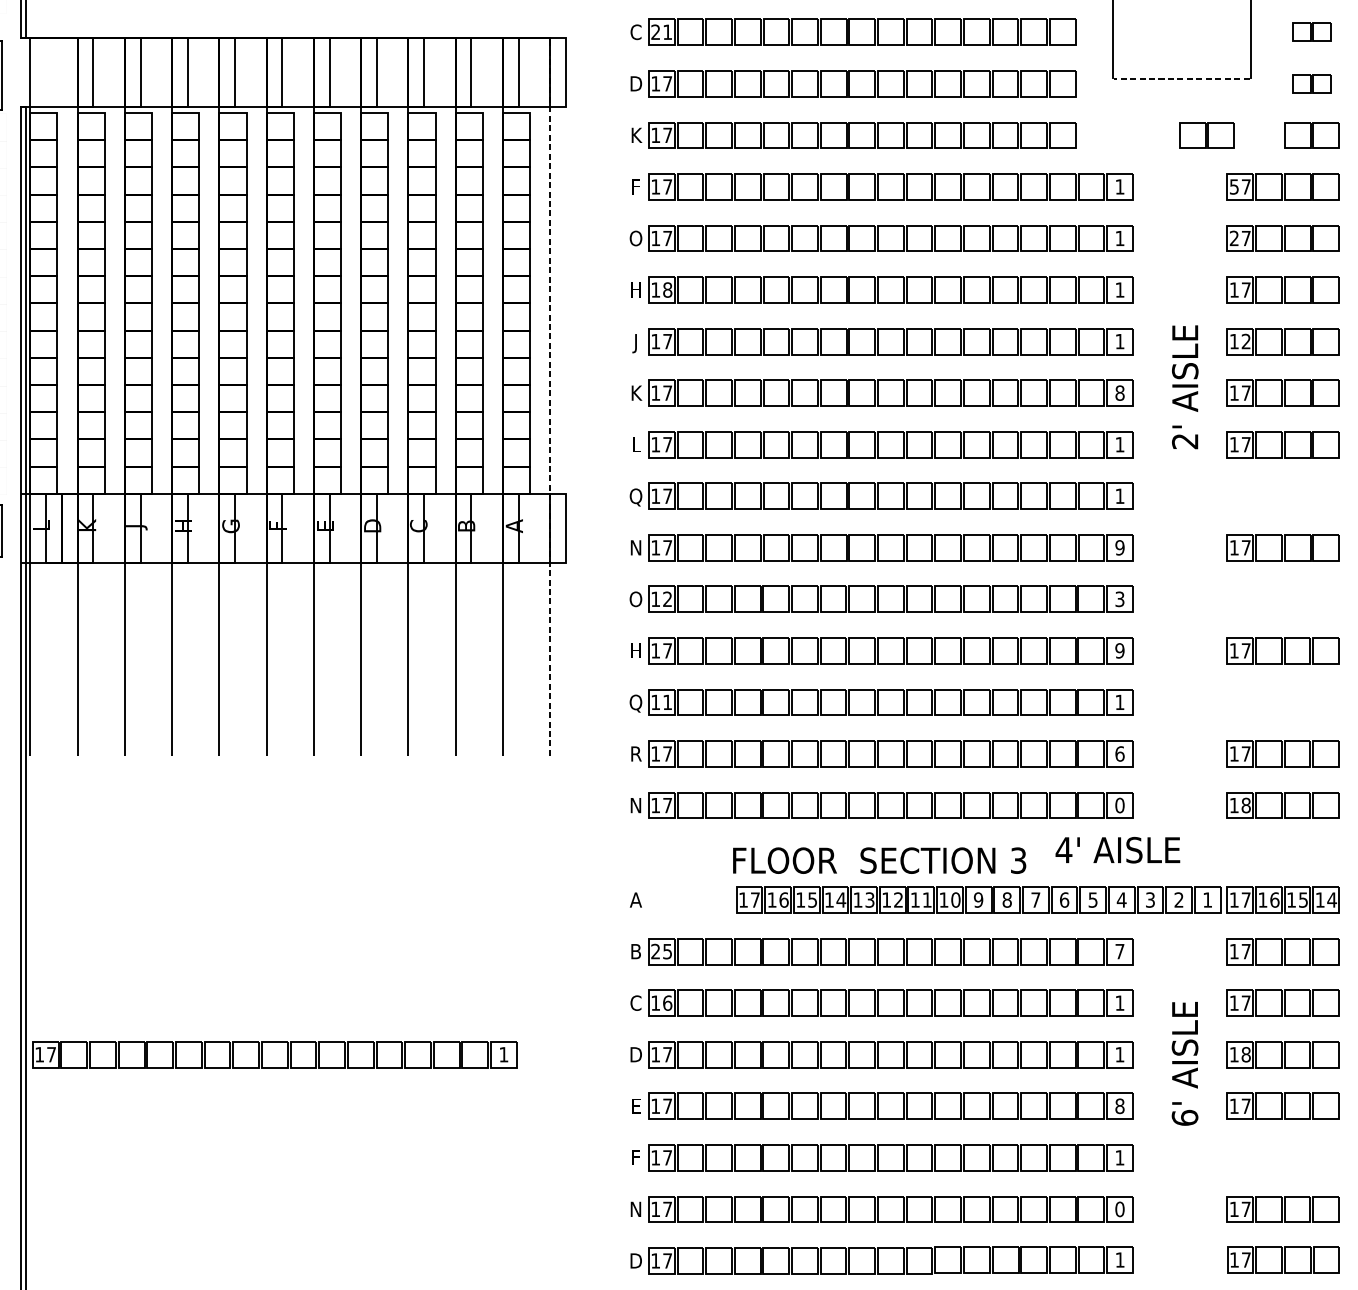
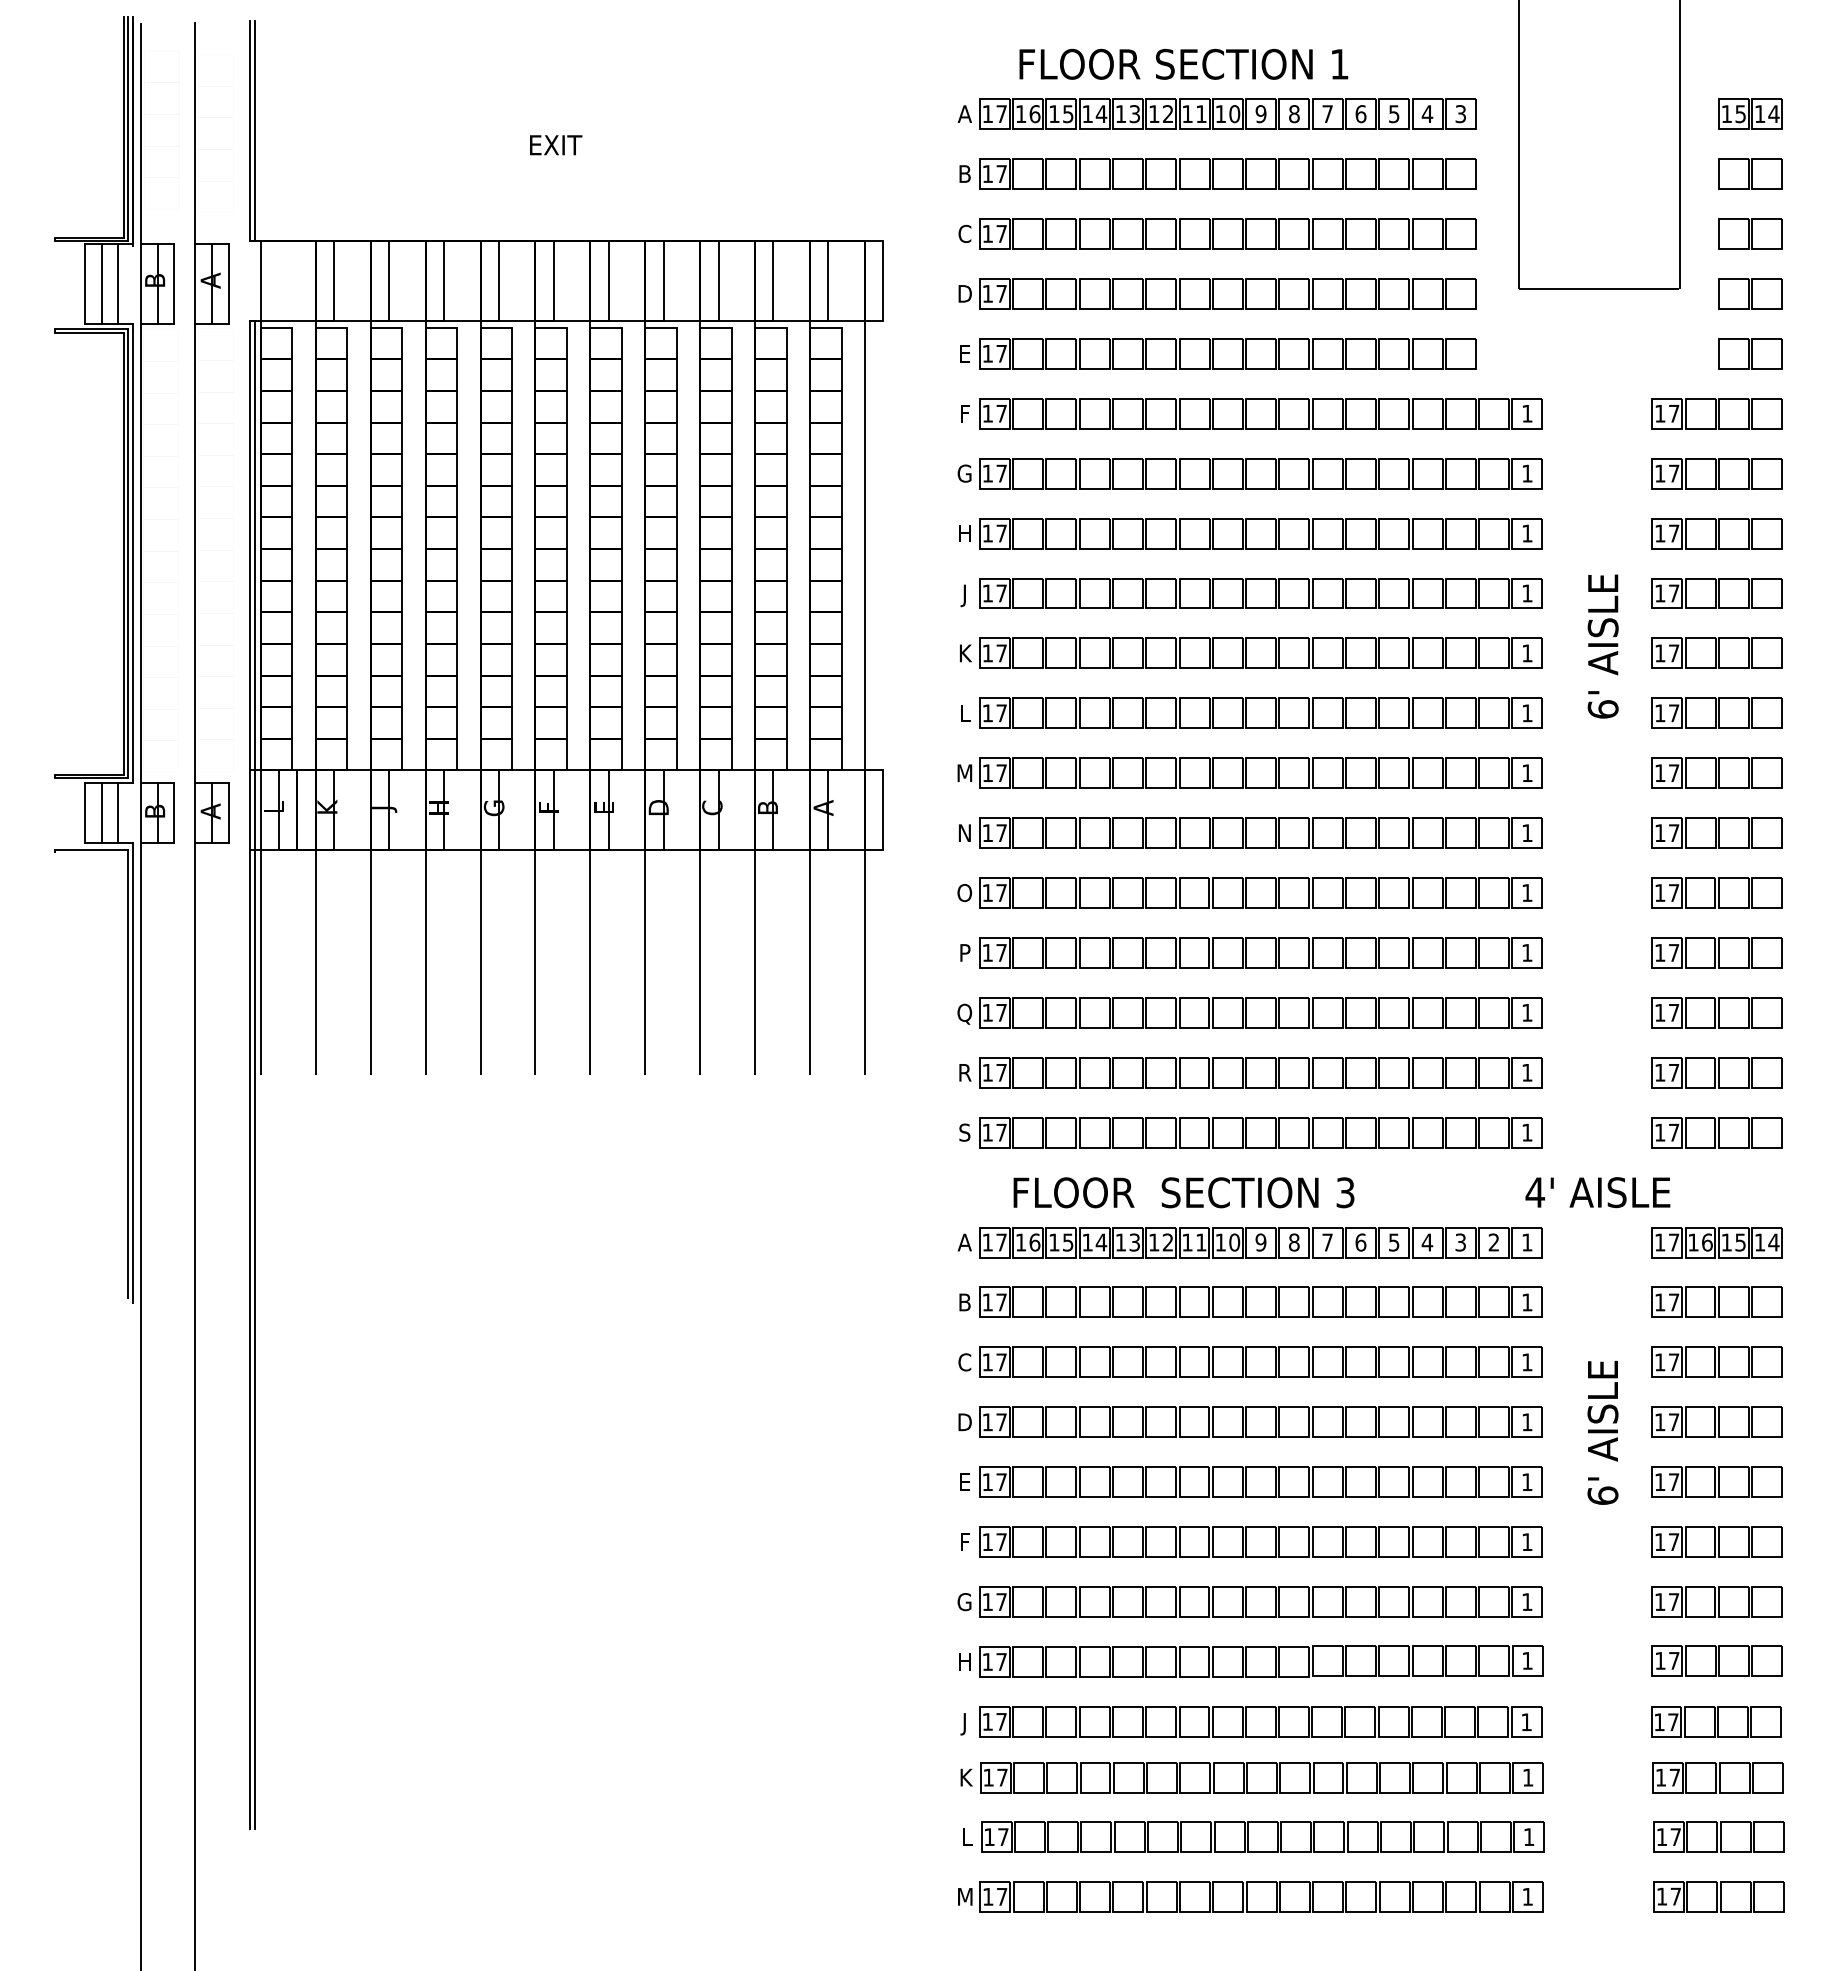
text: (661, 31) -> (994, 233), 21 -> 17
part: (1311, 31) -> (1750, 233), size x1.43
line: (1182, 79) -> (1599, 288), dashed -> solid
part: (1311, 83) -> (1750, 293), size x1.43
text: (636, 135) -> (965, 353), K -> E
part: (1207, 135) -> (1628, 353), removed
text: (1234, 186) -> (1660, 413), 57 -> 17
text: (635, 238) -> (964, 473), O -> G
text: (1234, 238) -> (1660, 473), 27 -> 17
text: (667, 290) -> (1001, 533), 18 -> 17
text: (1245, 341) -> (1673, 593), 12 -> 17
text: (1120, 393) -> (1527, 653), 8 -> 1
line: (550, 397) -> (865, 658), dashed -> solid
text: (1184, 441) -> (1602, 709), 2' -> 6'
part: (1282, 495) -> (1716, 772), added
text: (635, 497) -> (964, 774), Q -> M
text: (1120, 548) -> (1527, 833), 9 -> 1
text: (667, 598) -> (1001, 892), 12 -> 17
text: (1120, 598) -> (1527, 892), 3 -> 1
part: (1282, 598) -> (1716, 892), added
text: (635, 650) -> (964, 952), H -> P
text: (1119, 650) -> (1526, 952), 9 -> 1
text: (667, 702) -> (1001, 1012), 11 -> 17
part: (1282, 702) -> (1716, 1012), added
text: (1120, 753) -> (1527, 1072), 6 -> 1
text: (635, 805) -> (964, 1132), N -> S
text: (1120, 805) -> (1527, 1132), 0 -> 1
text: (1245, 805) -> (1673, 1132), 18 -> 17
text: (1117, 850) -> (1597, 1192), moved
text: (879, 860) -> (1183, 1192), moved
part: (978, 900) -> (1260, 1242), moved
text: (661, 951) -> (994, 1302), 25 -> 17
text: (1120, 951) -> (1527, 1302), 7 -> 1
text: (667, 1003) -> (1001, 1362), 16 -> 17
part: (274, 1054) -> (544, 1421), removed
text: (1245, 1054) -> (1673, 1422), 18 -> 17
text: (1120, 1106) -> (1527, 1482), 8 -> 1
part: (1282, 1157) -> (1716, 1541), added
text: (635, 1209) -> (964, 1602), N -> G
text: (1120, 1209) -> (1527, 1602), 0 -> 1
text: (635, 1260) -> (964, 1661), D -> H

